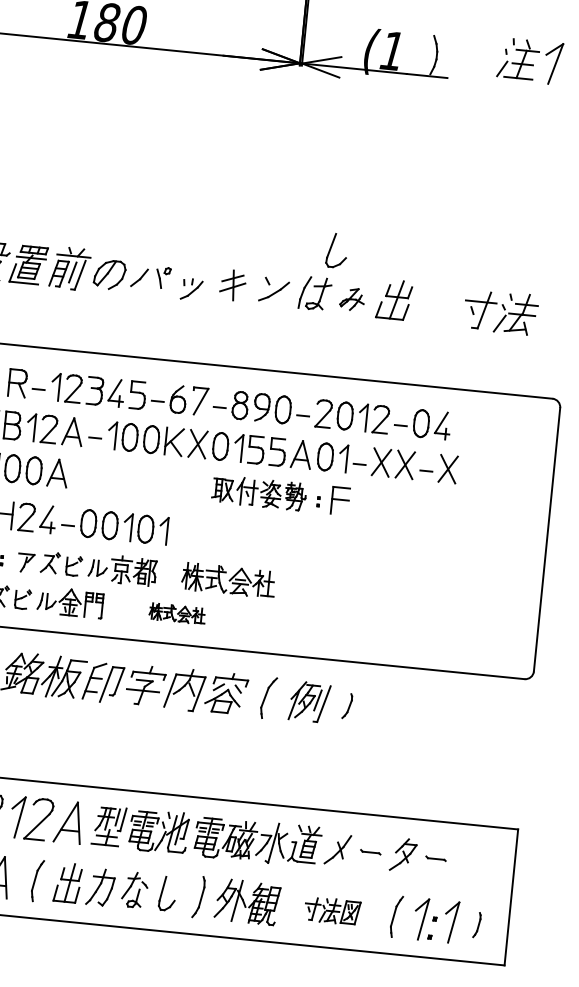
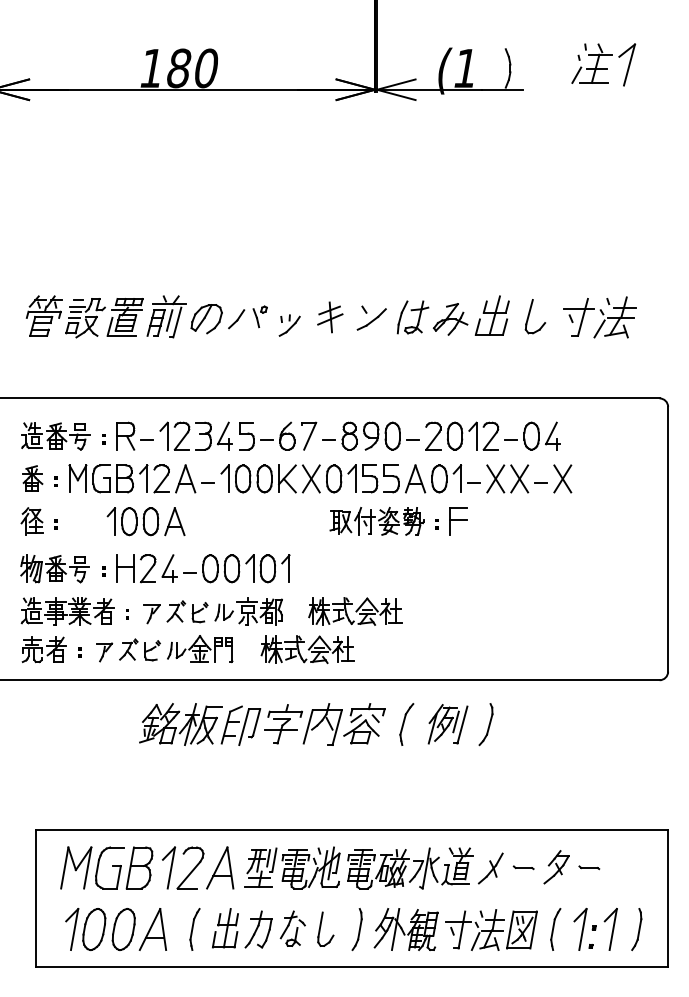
part: (337, 250) -> (535, 316), moved
part: (352, 299) -> (450, 319), size x1.43
part: (177, 613) -> (307, 649), size x1.67
part: (346, 705) -> (485, 724), size x1.67
part: (332, 910) -> (491, 929), size x1.67
part: (476, 924) -> (636, 929), size x1.67

